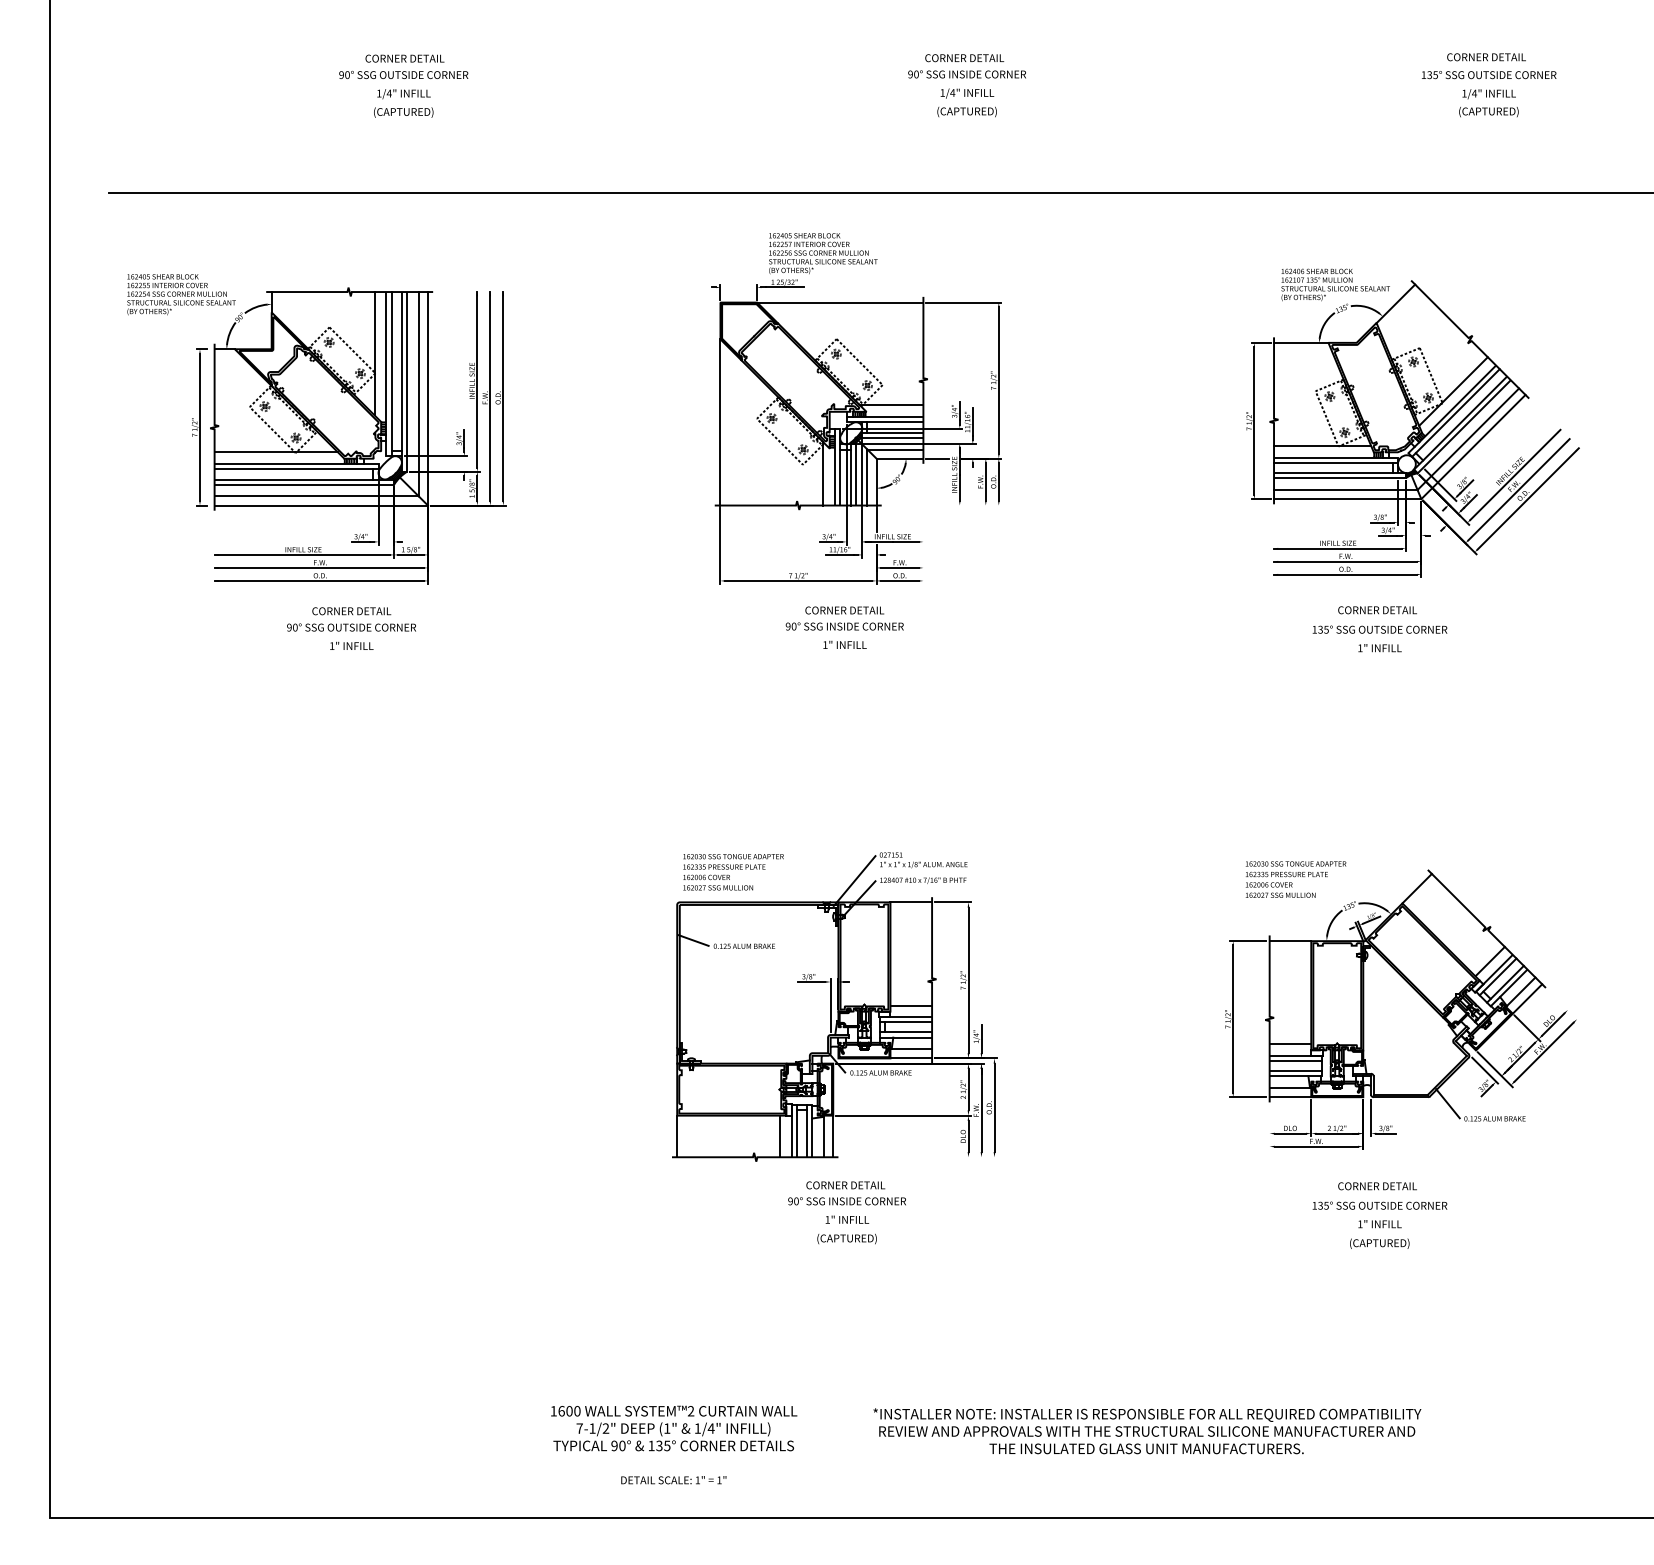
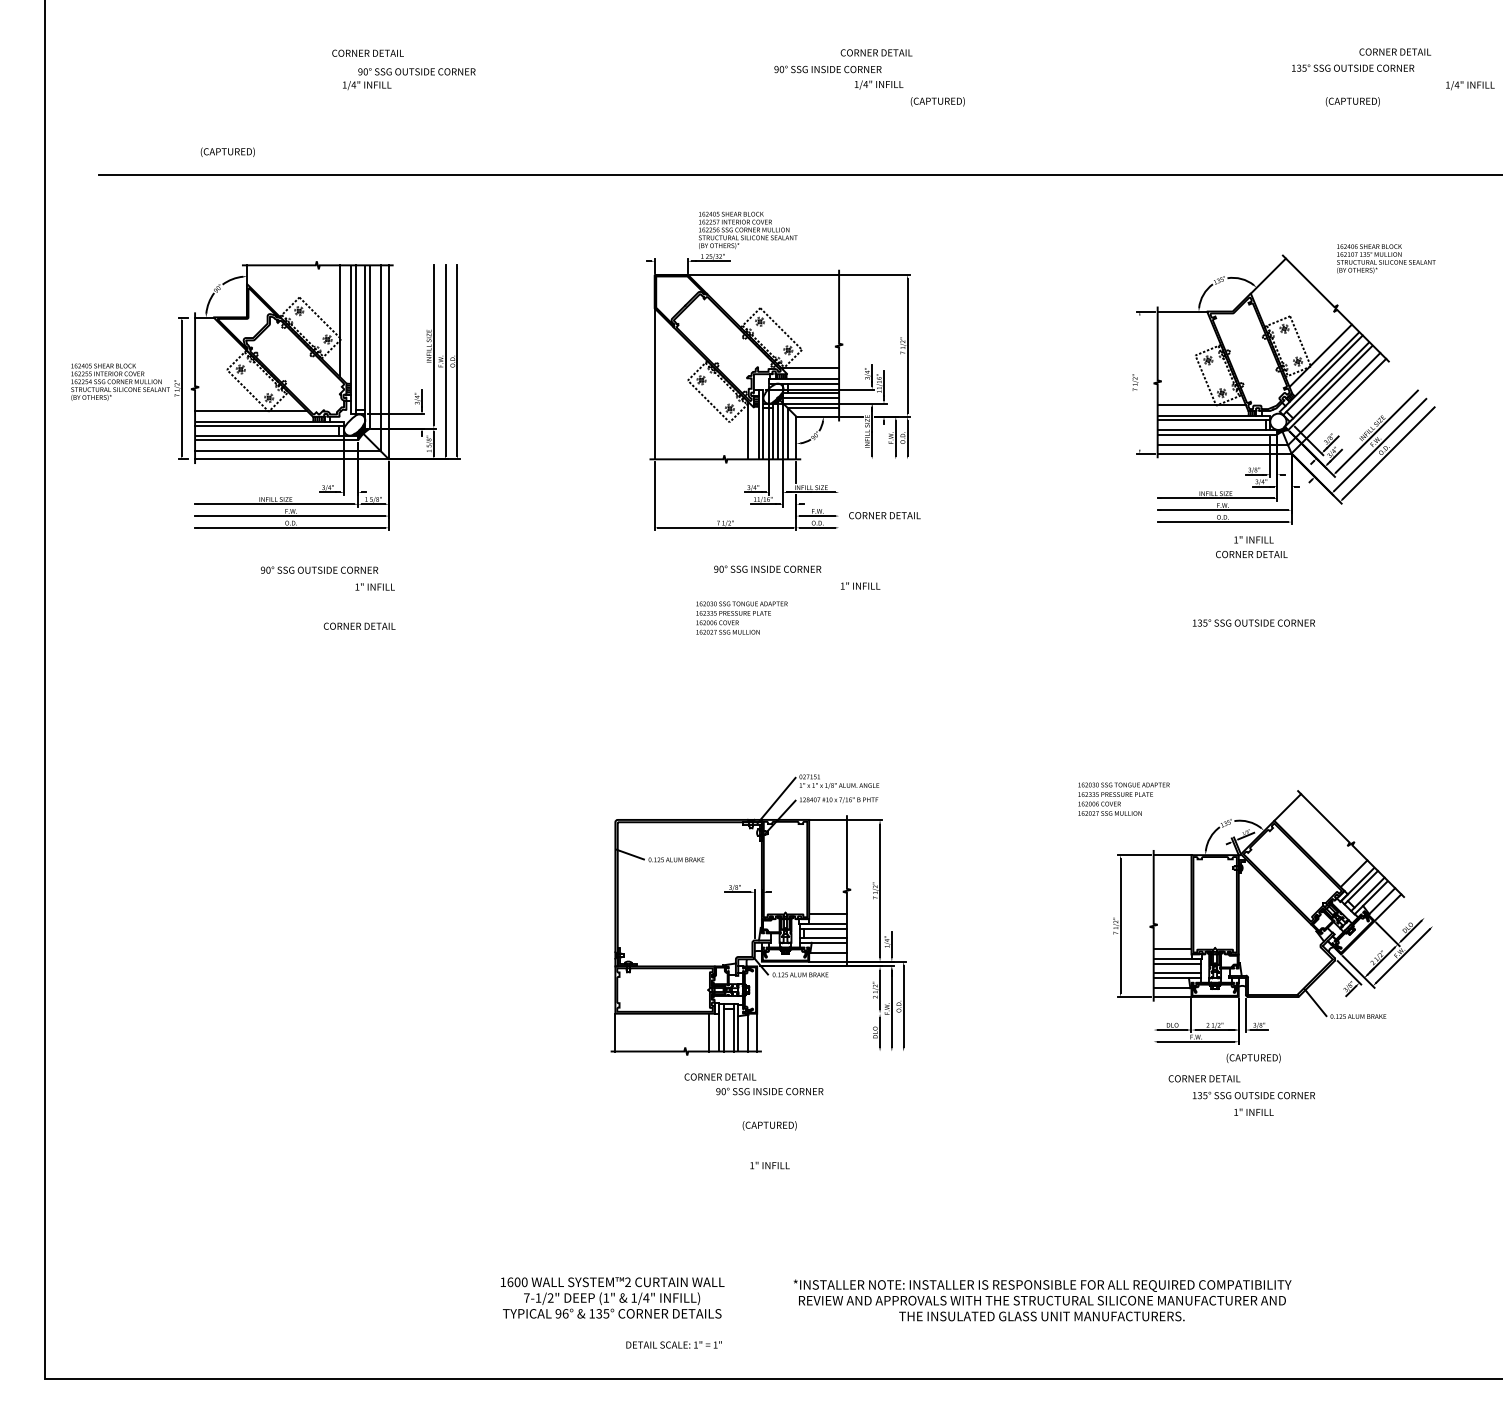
text: (1486, 57) -> (1395, 52), moved
text: (403, 74) -> (416, 71), moved
text: (966, 74) -> (827, 69), moved
text: (1488, 94) -> (1469, 85), moved
text: (966, 111) -> (937, 101), moved
text: (403, 112) -> (227, 152), moved
text: (1335, 284) -> (1386, 258), moved
text: (181, 294) -> (120, 382), moved
line: (1254, 420) -> (1139, 382), removed
text: (844, 610) -> (884, 515), moved
text: (351, 611) -> (359, 626), moved
text: (1379, 629) -> (1253, 622), moved
text: (844, 644) -> (860, 585), moved
text: (351, 645) -> (374, 586), moved
text: (1379, 648) -> (1253, 540), moved
text: (733, 872) -> (741, 618), moved
text: (1295, 879) -> (1123, 799), moved
line: (903, 1115) -> (821, 1013), removed
text: (845, 1185) -> (720, 1077), moved
text: (1377, 1186) -> (1204, 1078), moved
text: (847, 1219) -> (770, 1165), moved
text: (1379, 1243) -> (1253, 1058), moved
text: (622, 1445) -> (565, 1313), 90° -> 96°
text: (673, 1480) -> (673, 1345), moved

